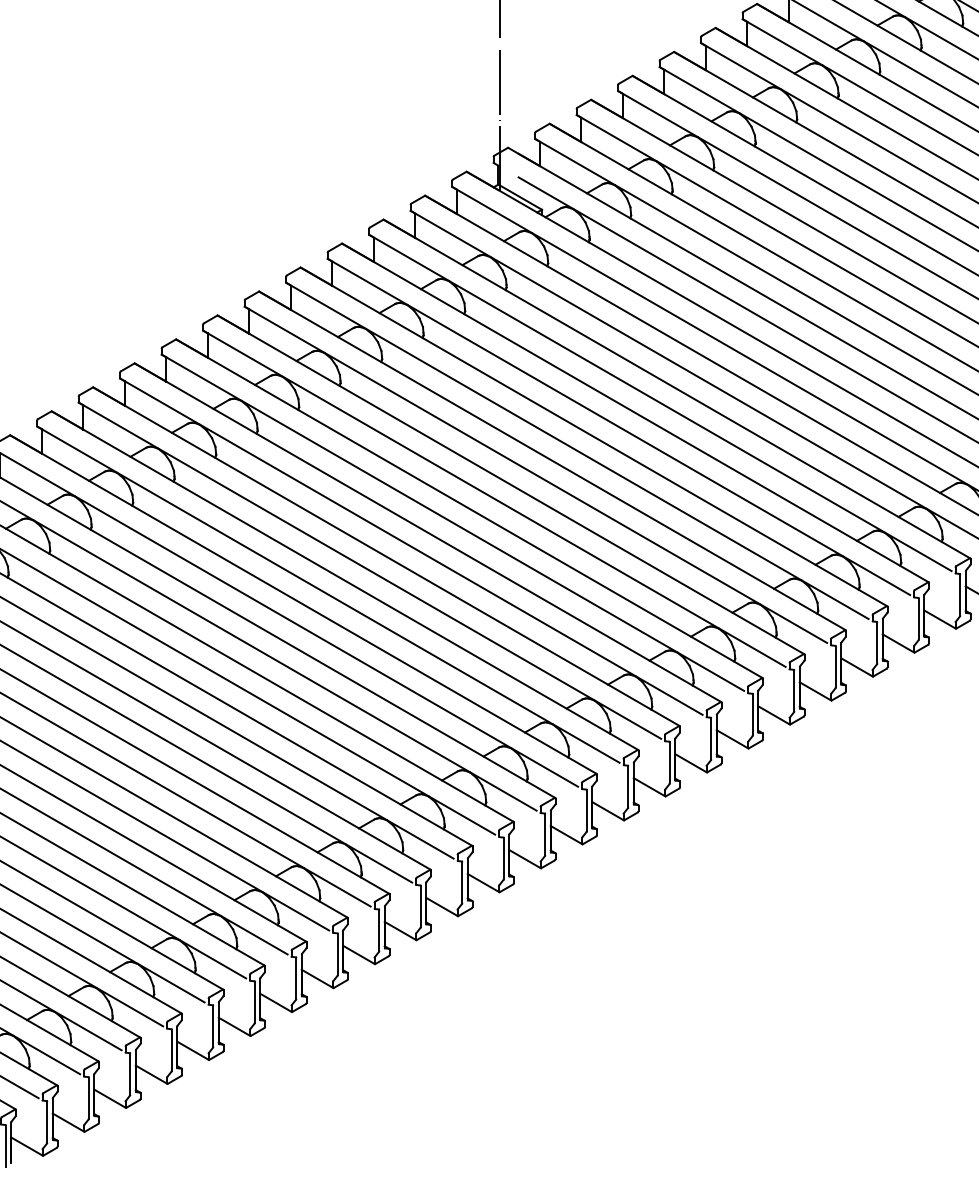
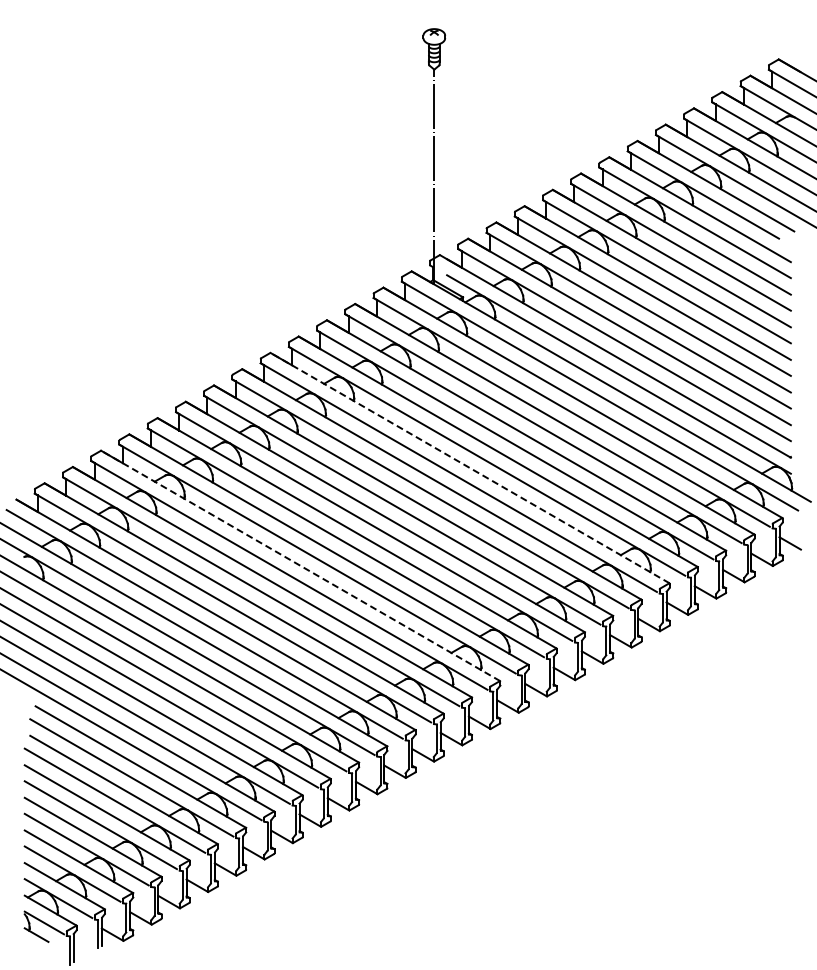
line: (551, 459) -> (469, 467), solid -> dashed
line: (303, 604) -> (300, 565), solid -> dashed

